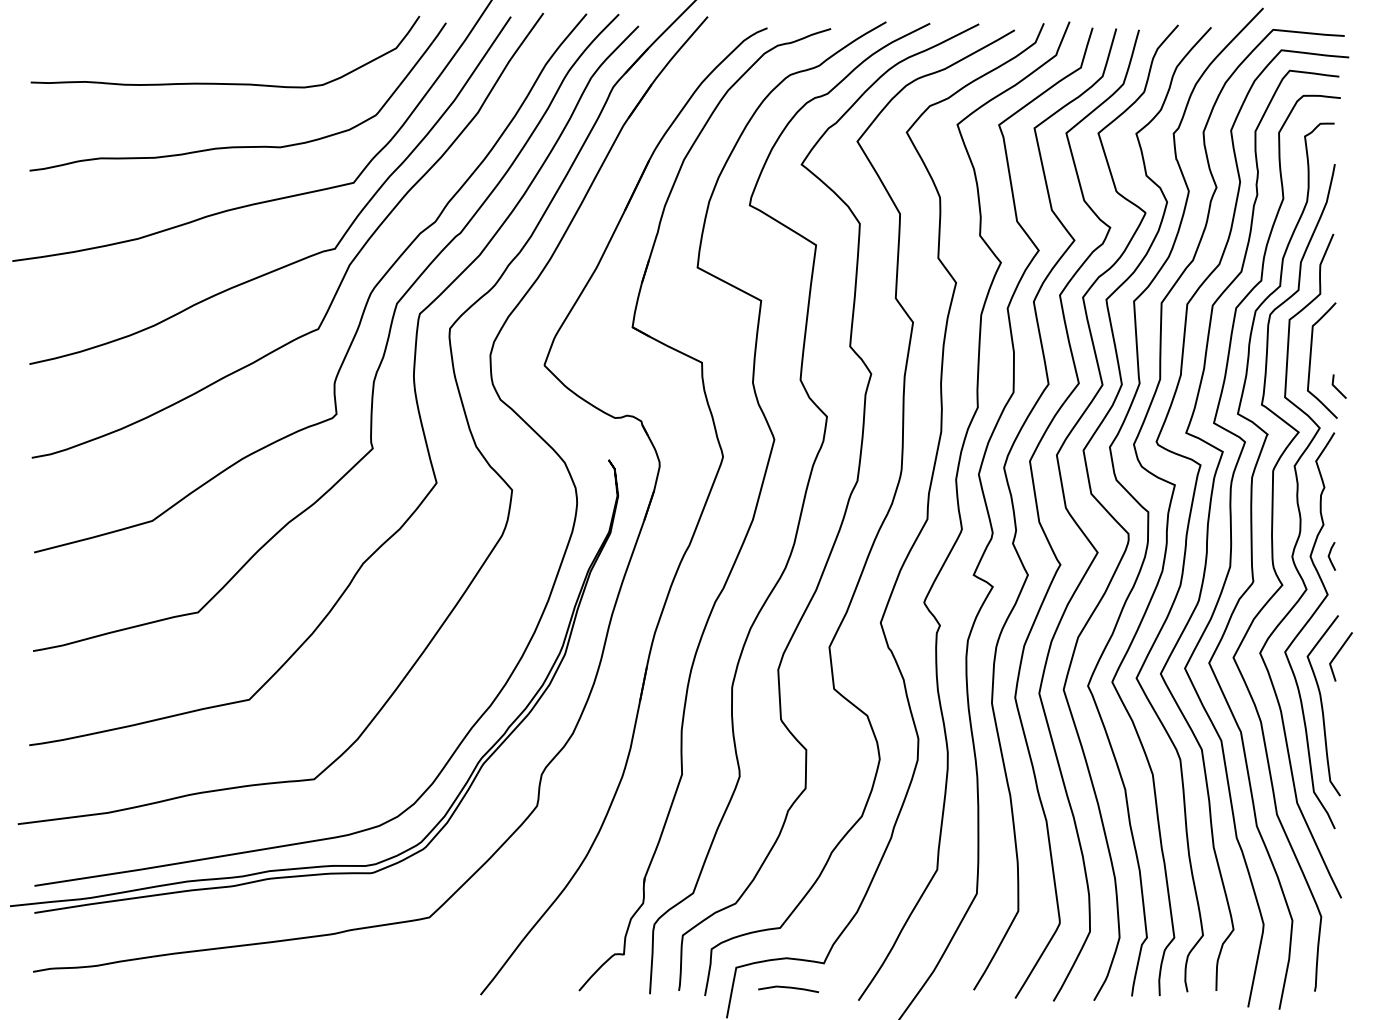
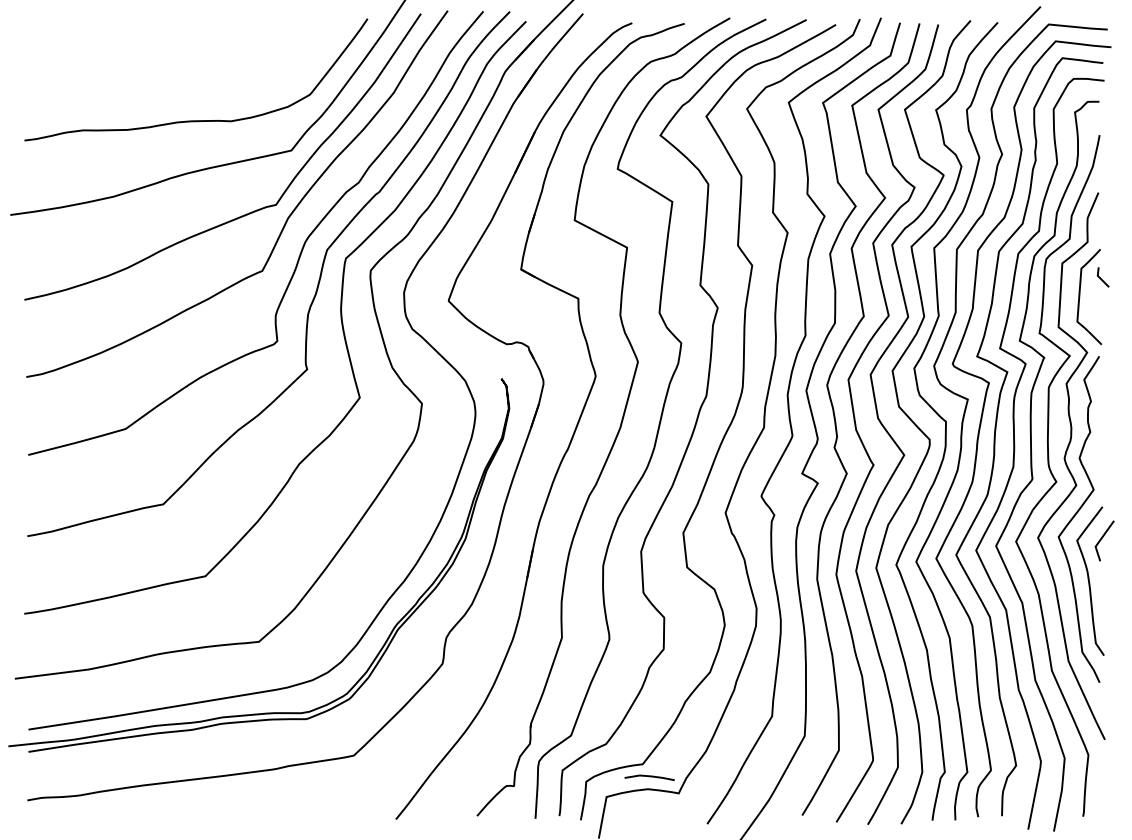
curve: (225, 83) -> (185, 68), removed
line: (1337, 387) -> (1101, 278), moved
line: (1329, 556) -> (1095, 458), removed
line: (788, 988) -> (649, 777), moved

